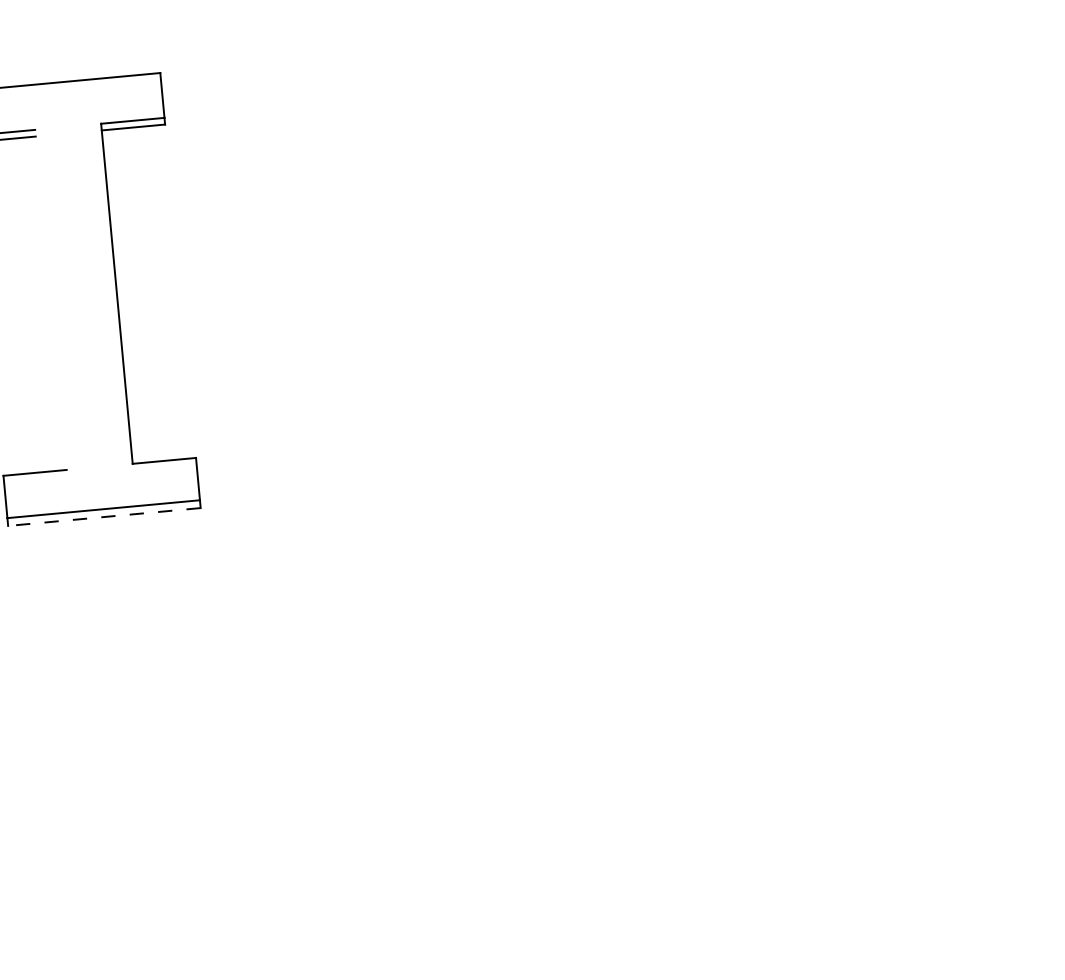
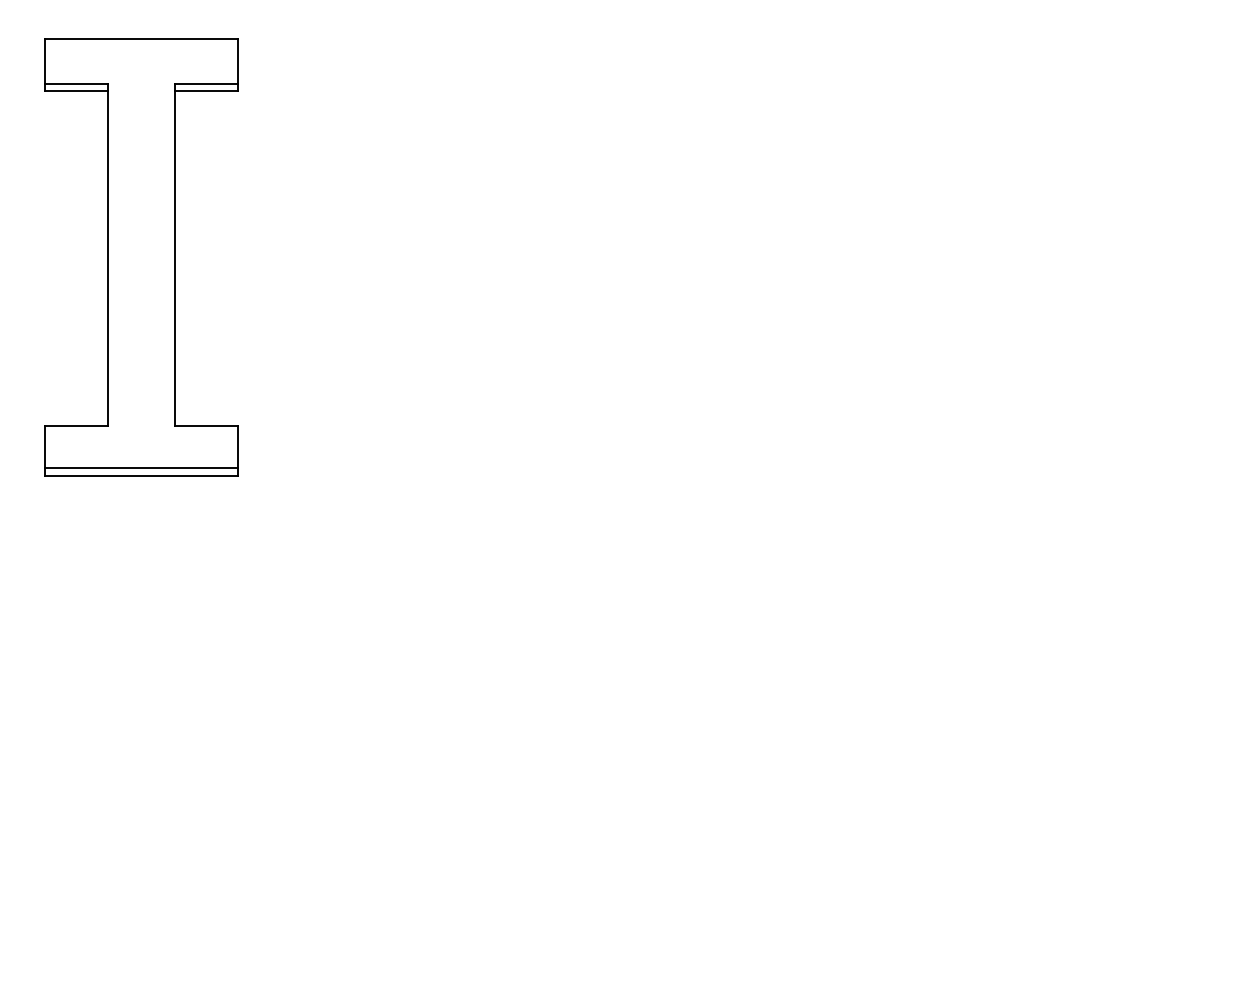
line: (51, 299) -> (108, 254), added
line: (104, 517) -> (141, 476), dashed -> solid

